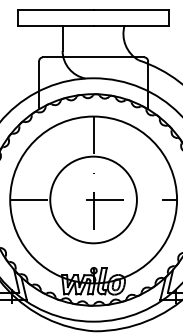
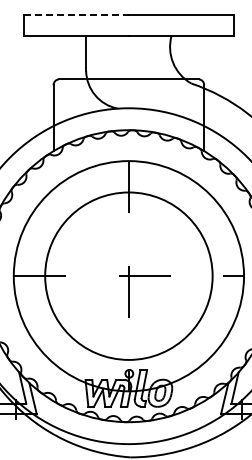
line: (56, 10) -> (77, 14), solid -> dashed
circle: (93, 200) -> (128, 276), size x1.4

